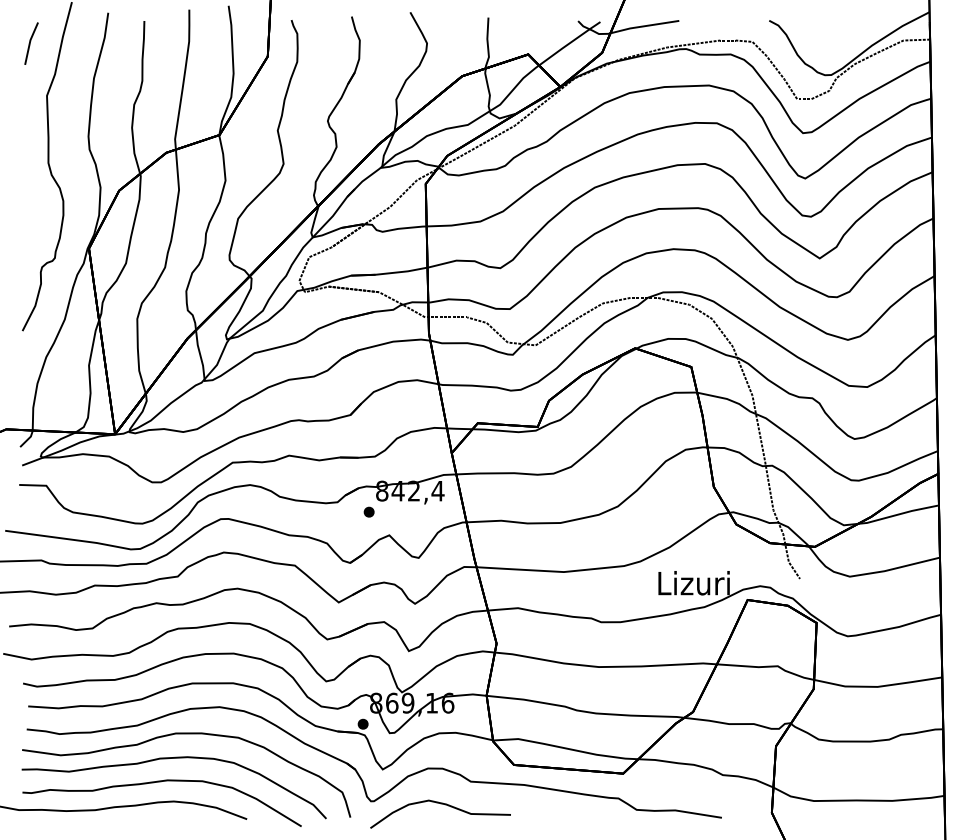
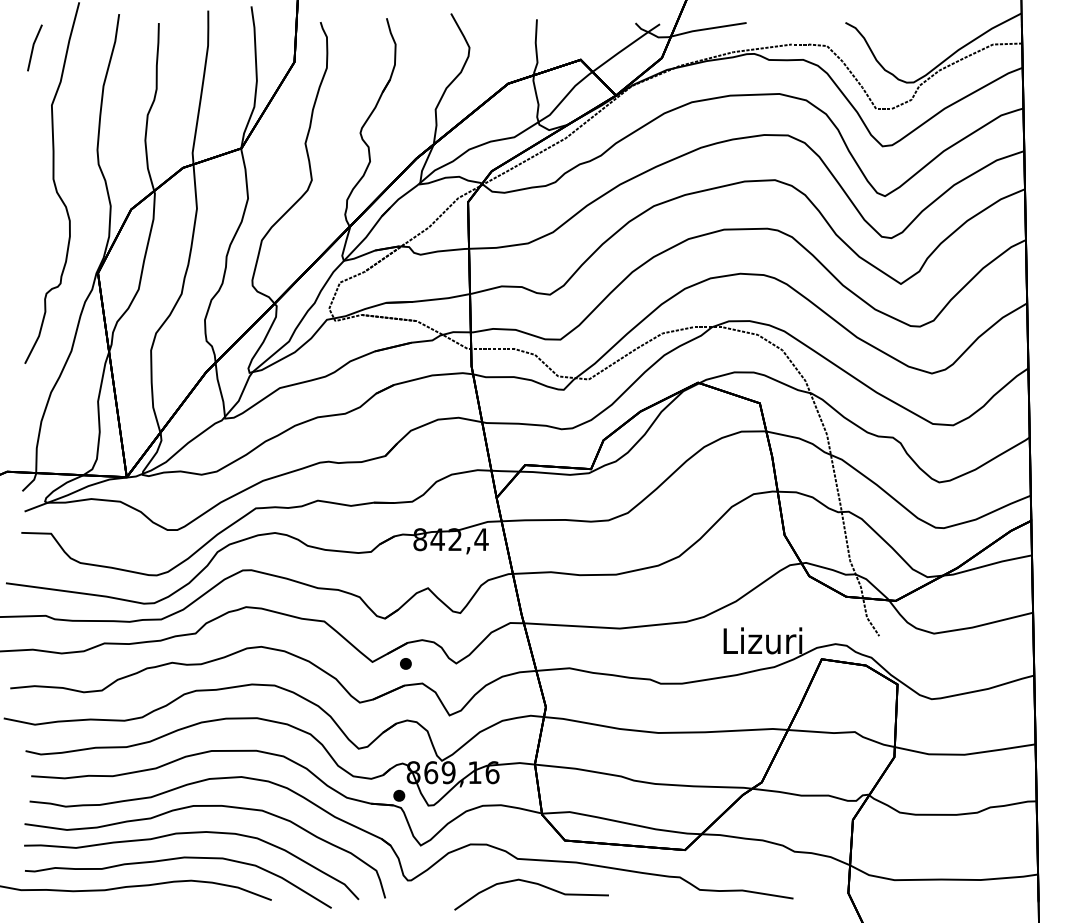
part: (368, 511) -> (405, 663), moved
part: (440, 804) -> (531, 883), moved

